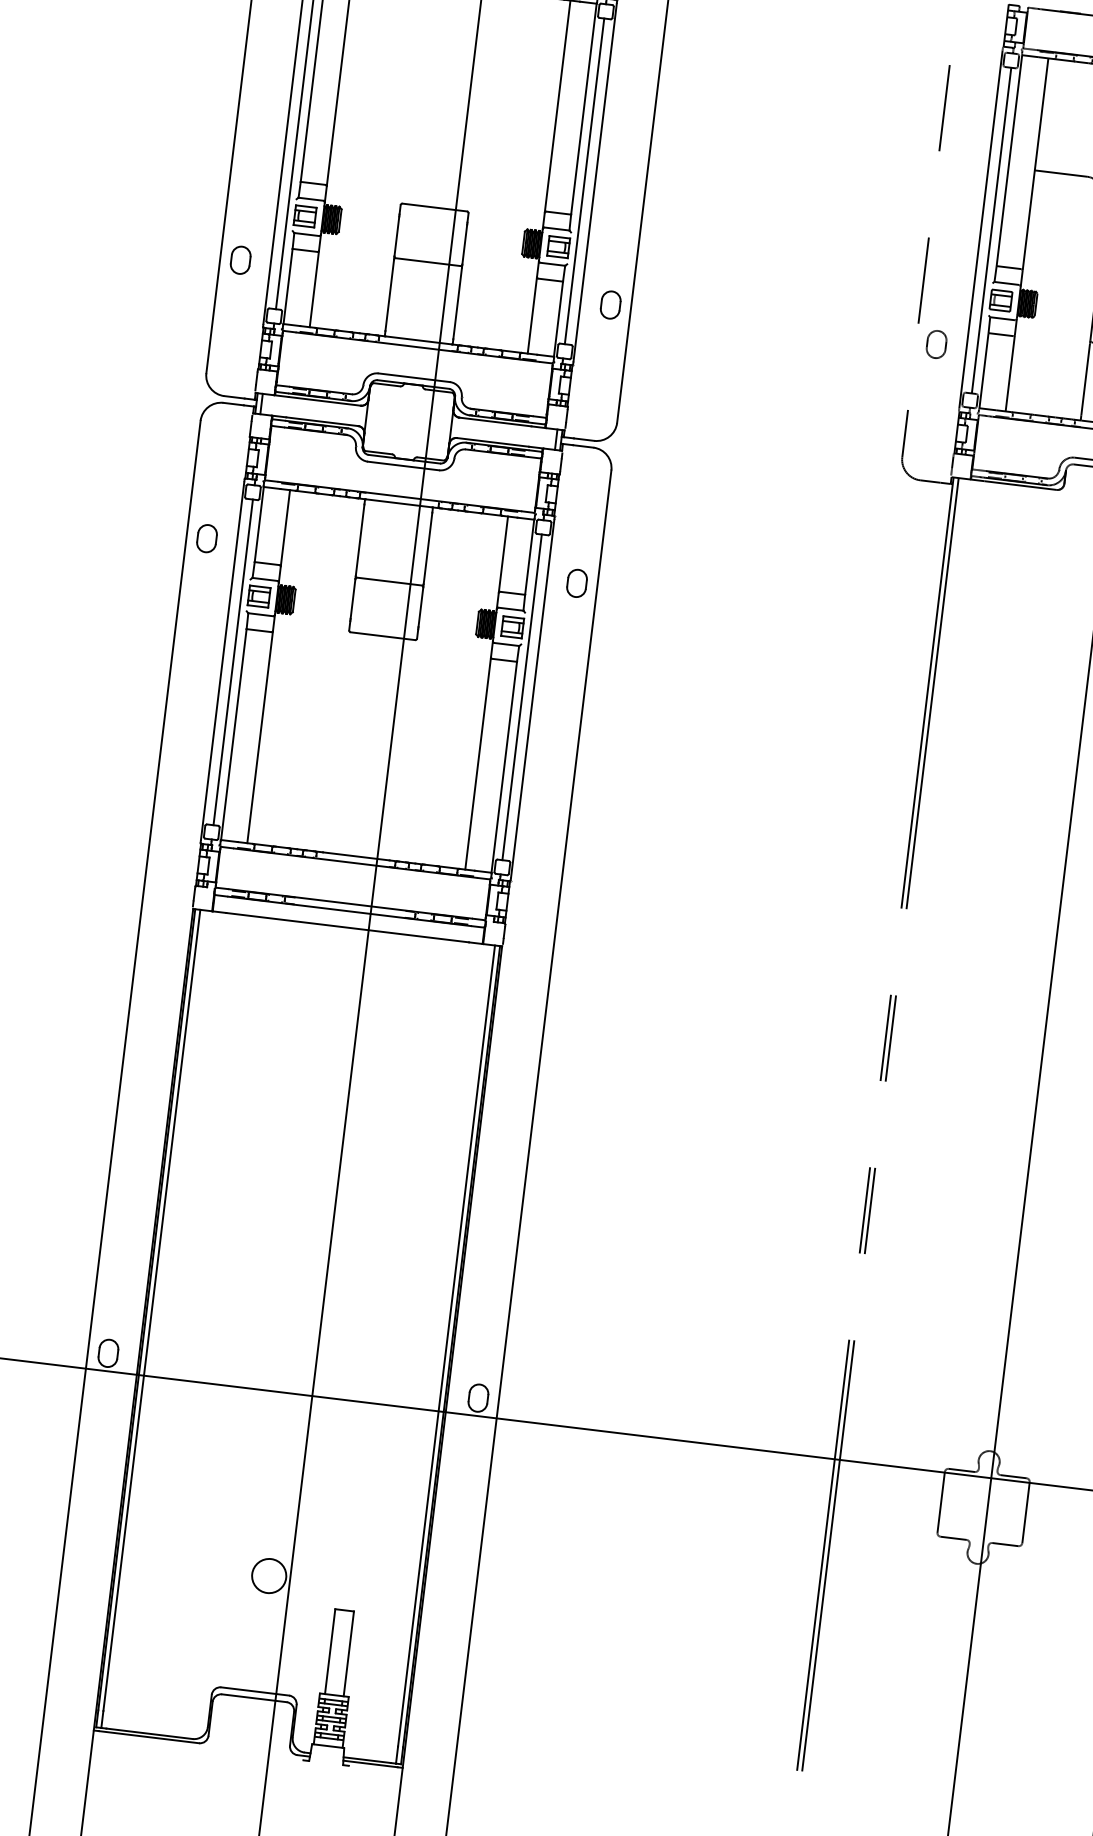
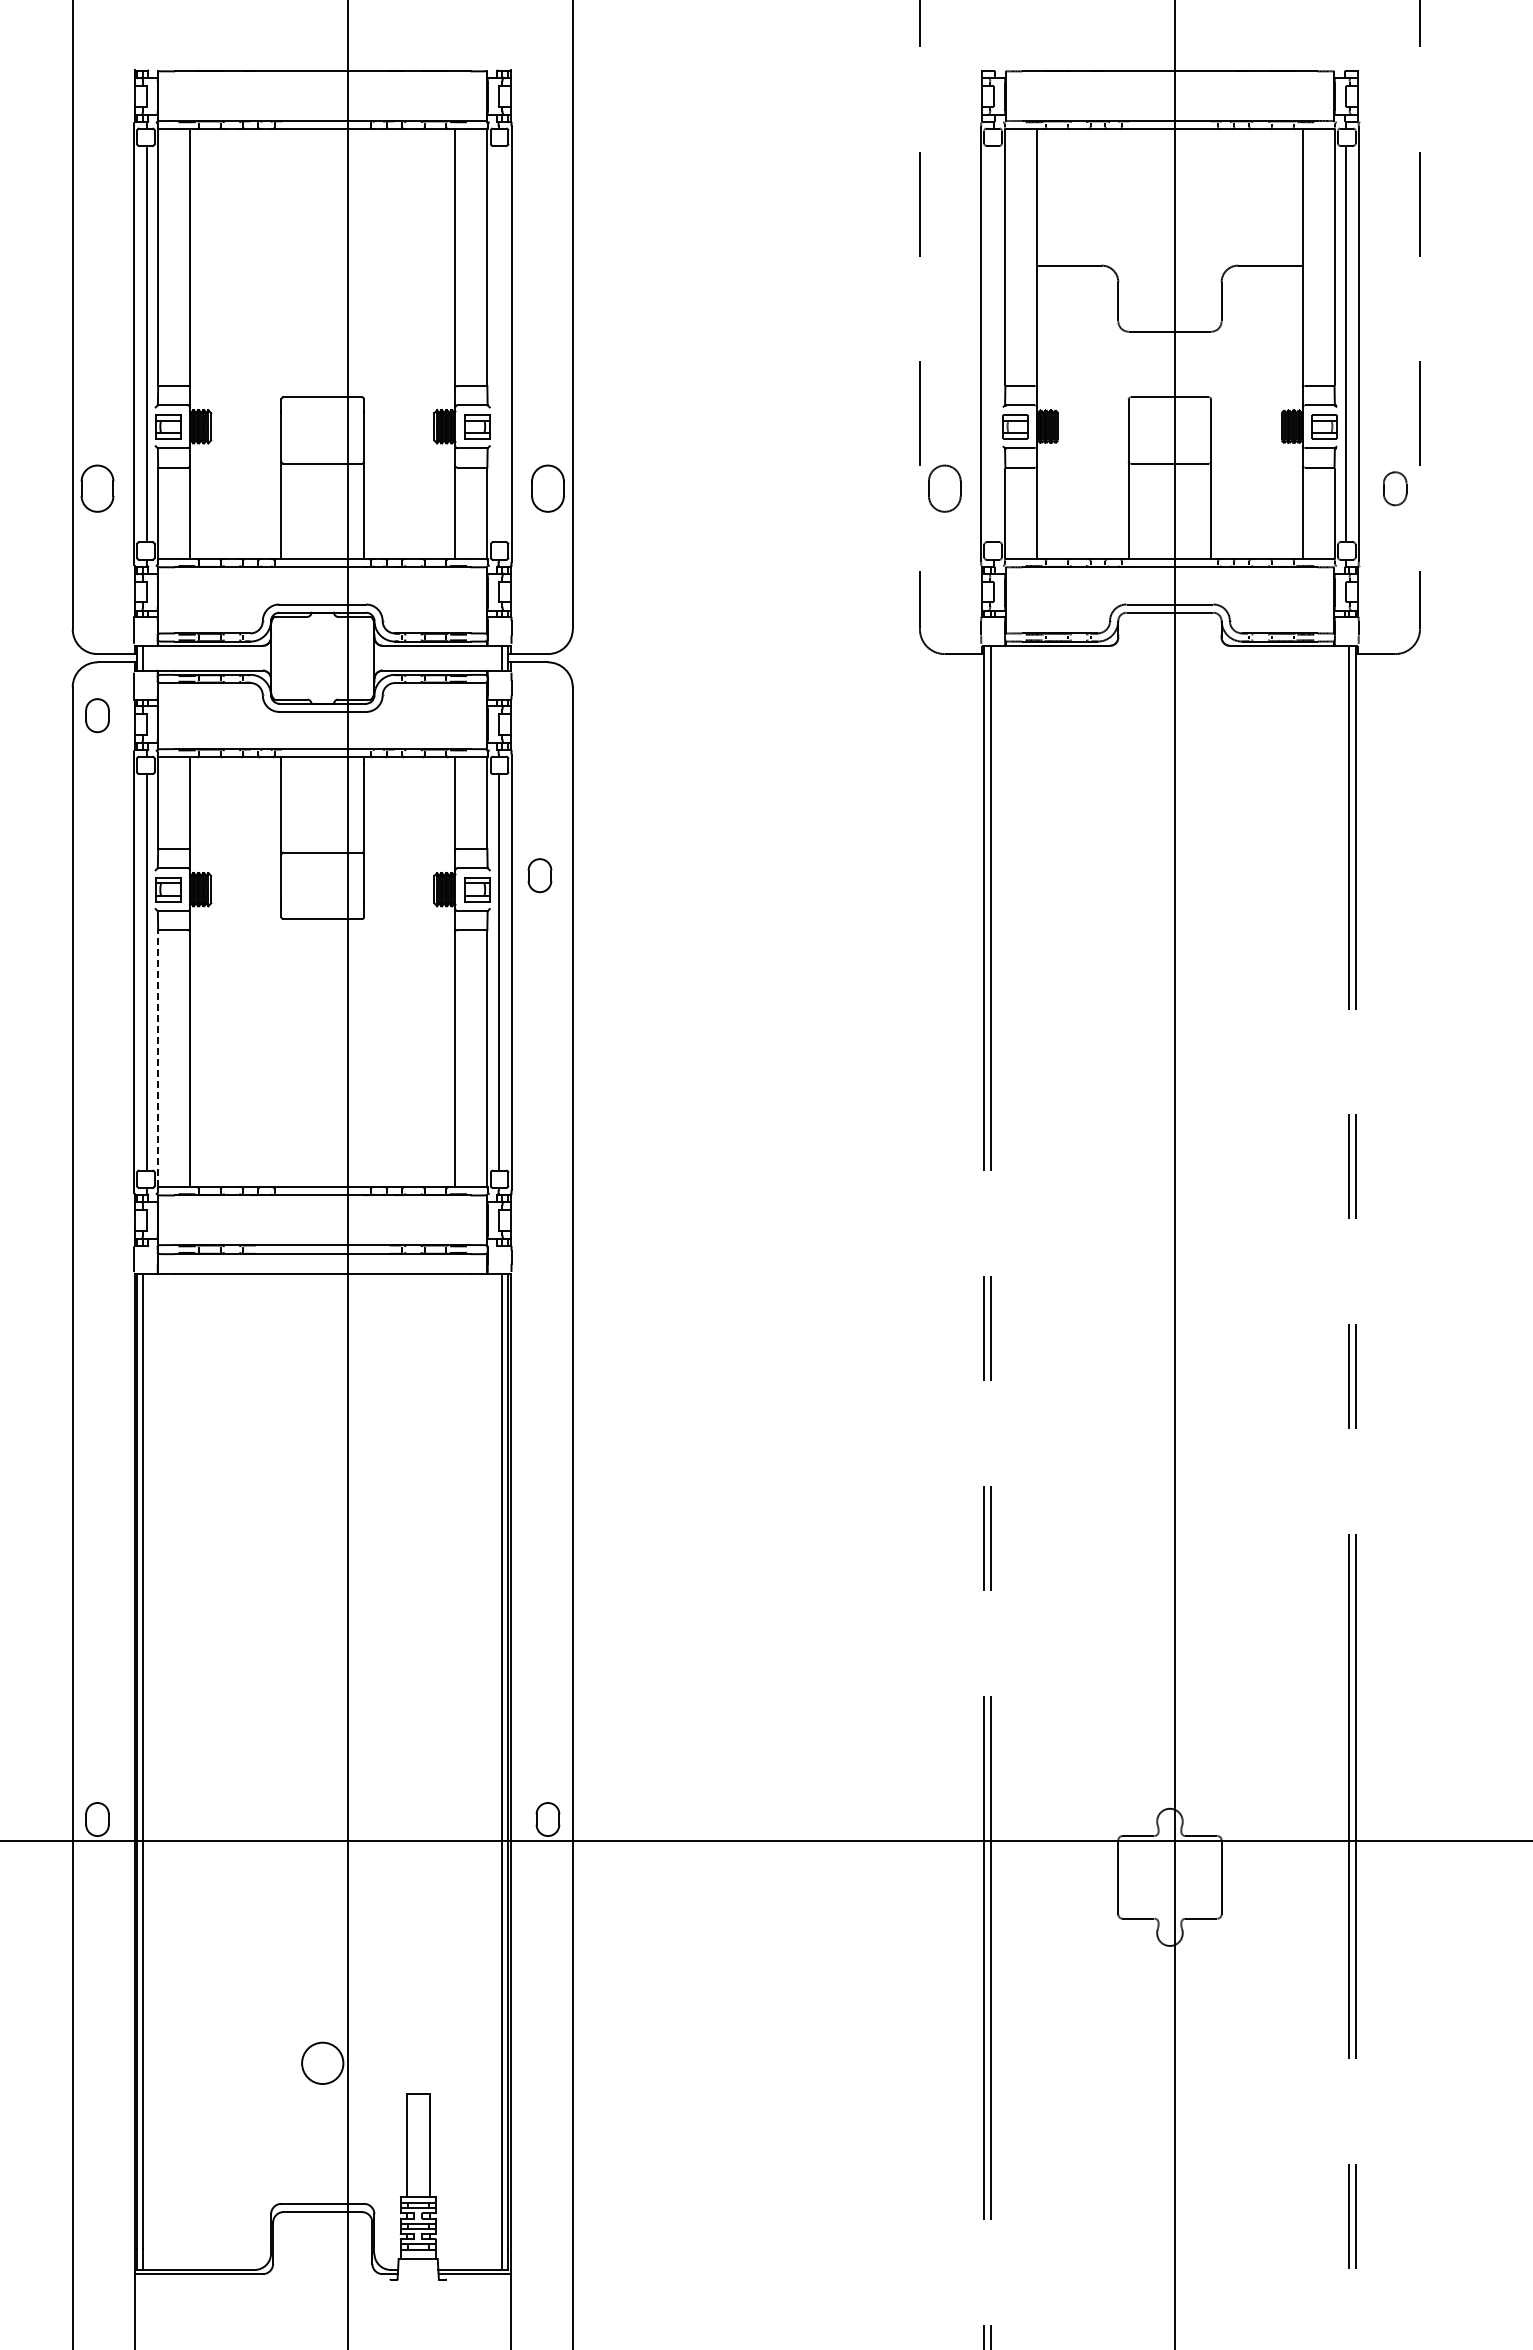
line: (584, 180) -> (498, 343), removed
line: (991, 230) -> (994, 343), removed
part: (240, 260) -> (97, 488), size x1.4
part: (610, 304) -> (547, 488), size x1.4
part: (936, 344) -> (944, 488), size x1.4
part: (207, 538) -> (97, 715), moved
part: (576, 583) -> (539, 875), moved
line: (234, 734) -> (158, 1058), solid -> dashed

